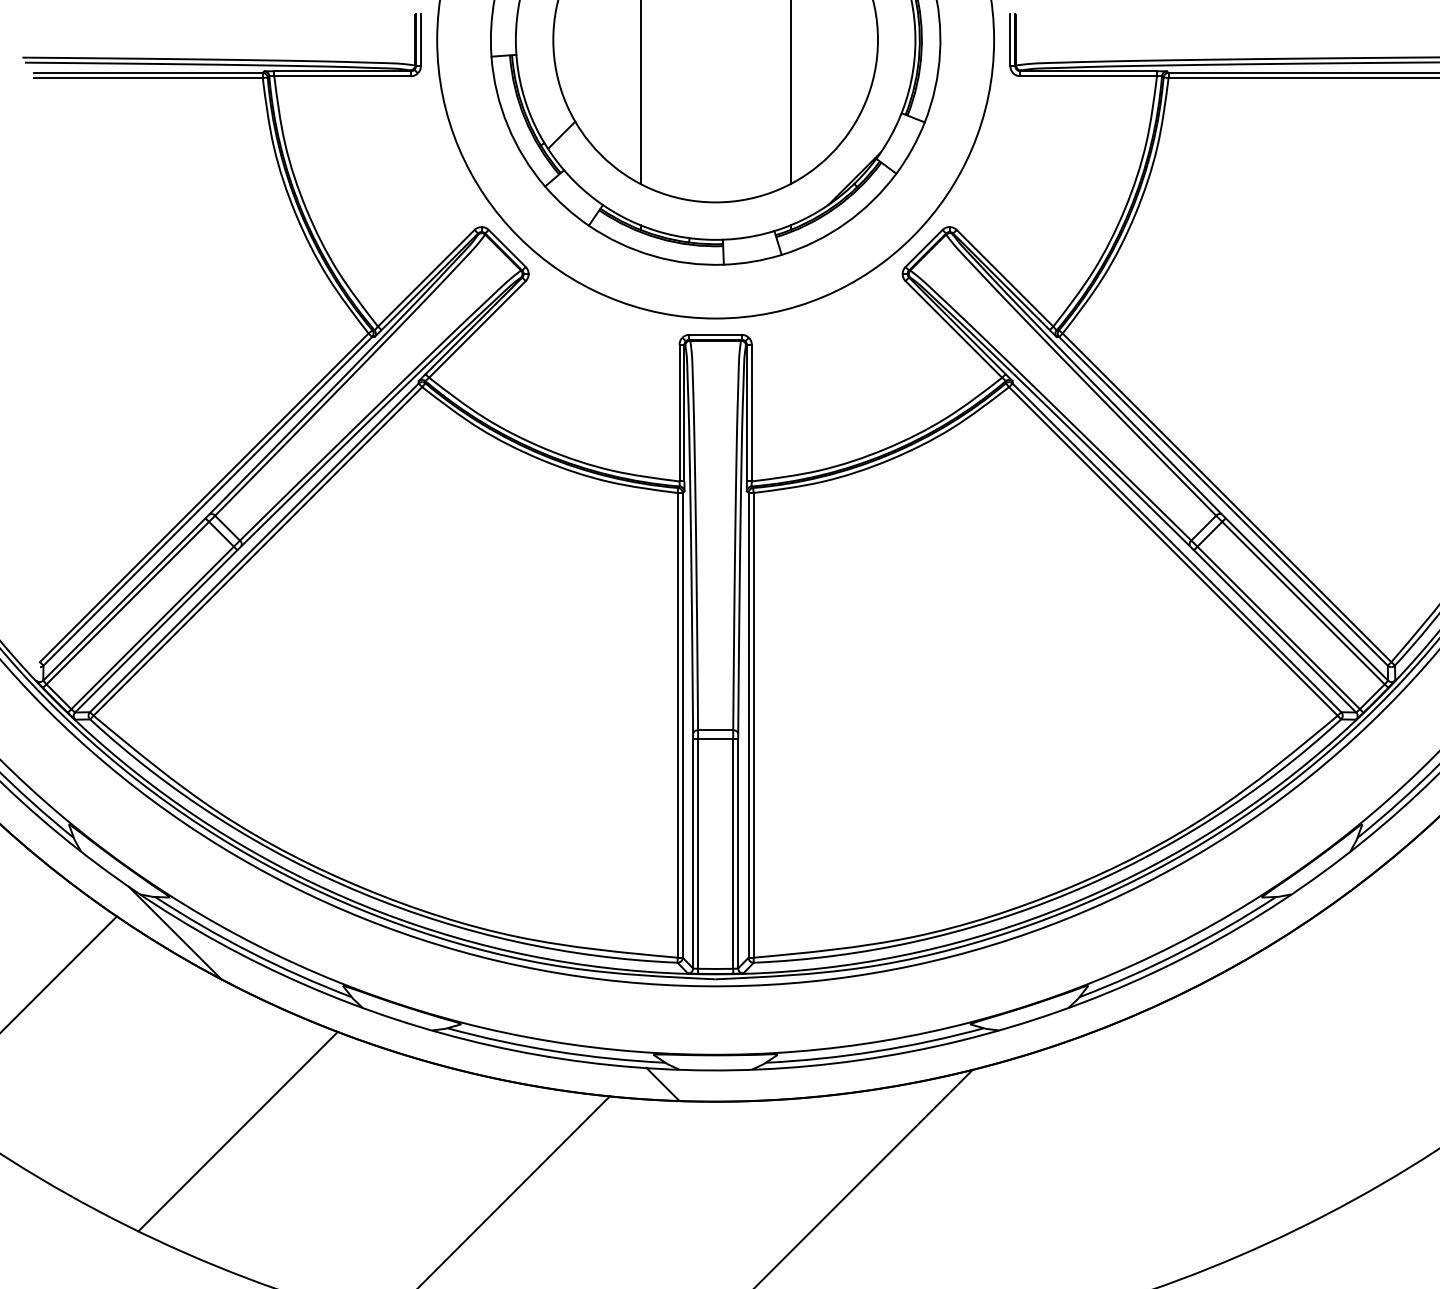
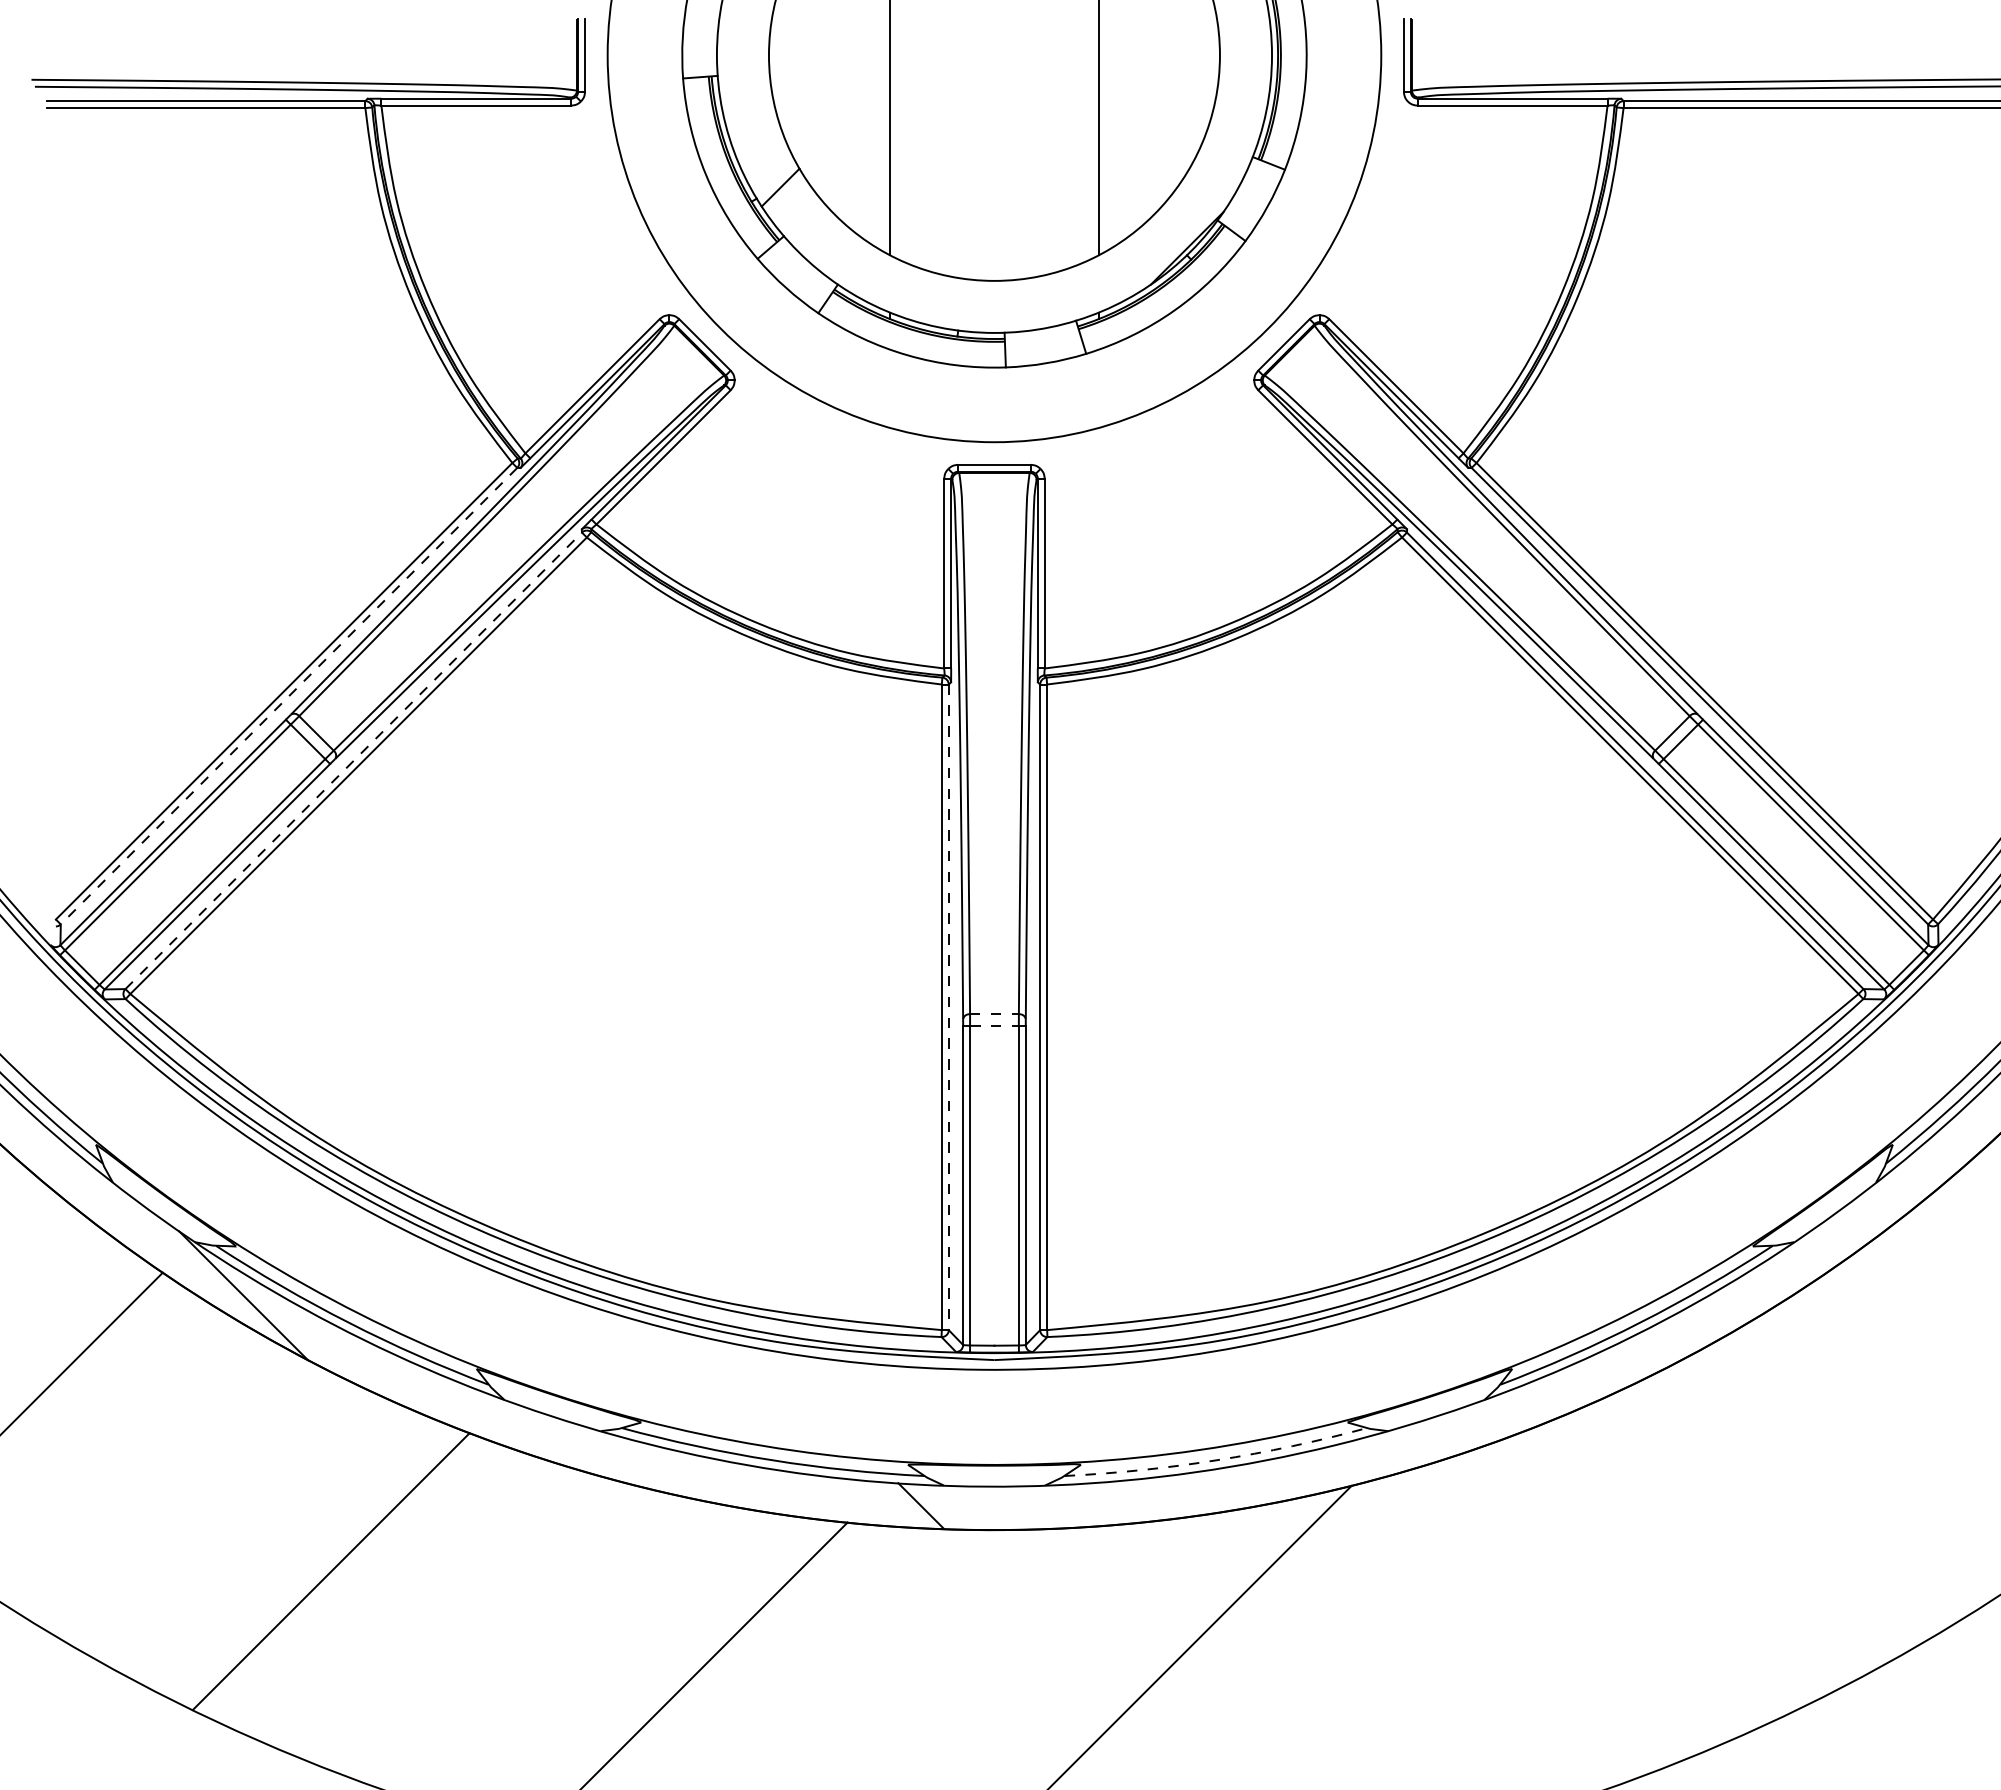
line: (208, 501) -> (289, 696), solid -> dashed
line: (254, 547) -> (353, 760), solid -> dashed
line: (682, 725) -> (948, 1007), solid -> dashed
line: (715, 730) -> (994, 1014), solid -> dashed
line: (715, 739) -> (994, 1026), solid -> dashed
arc: (875, 1051) -> (1216, 1460), solid -> dashed

